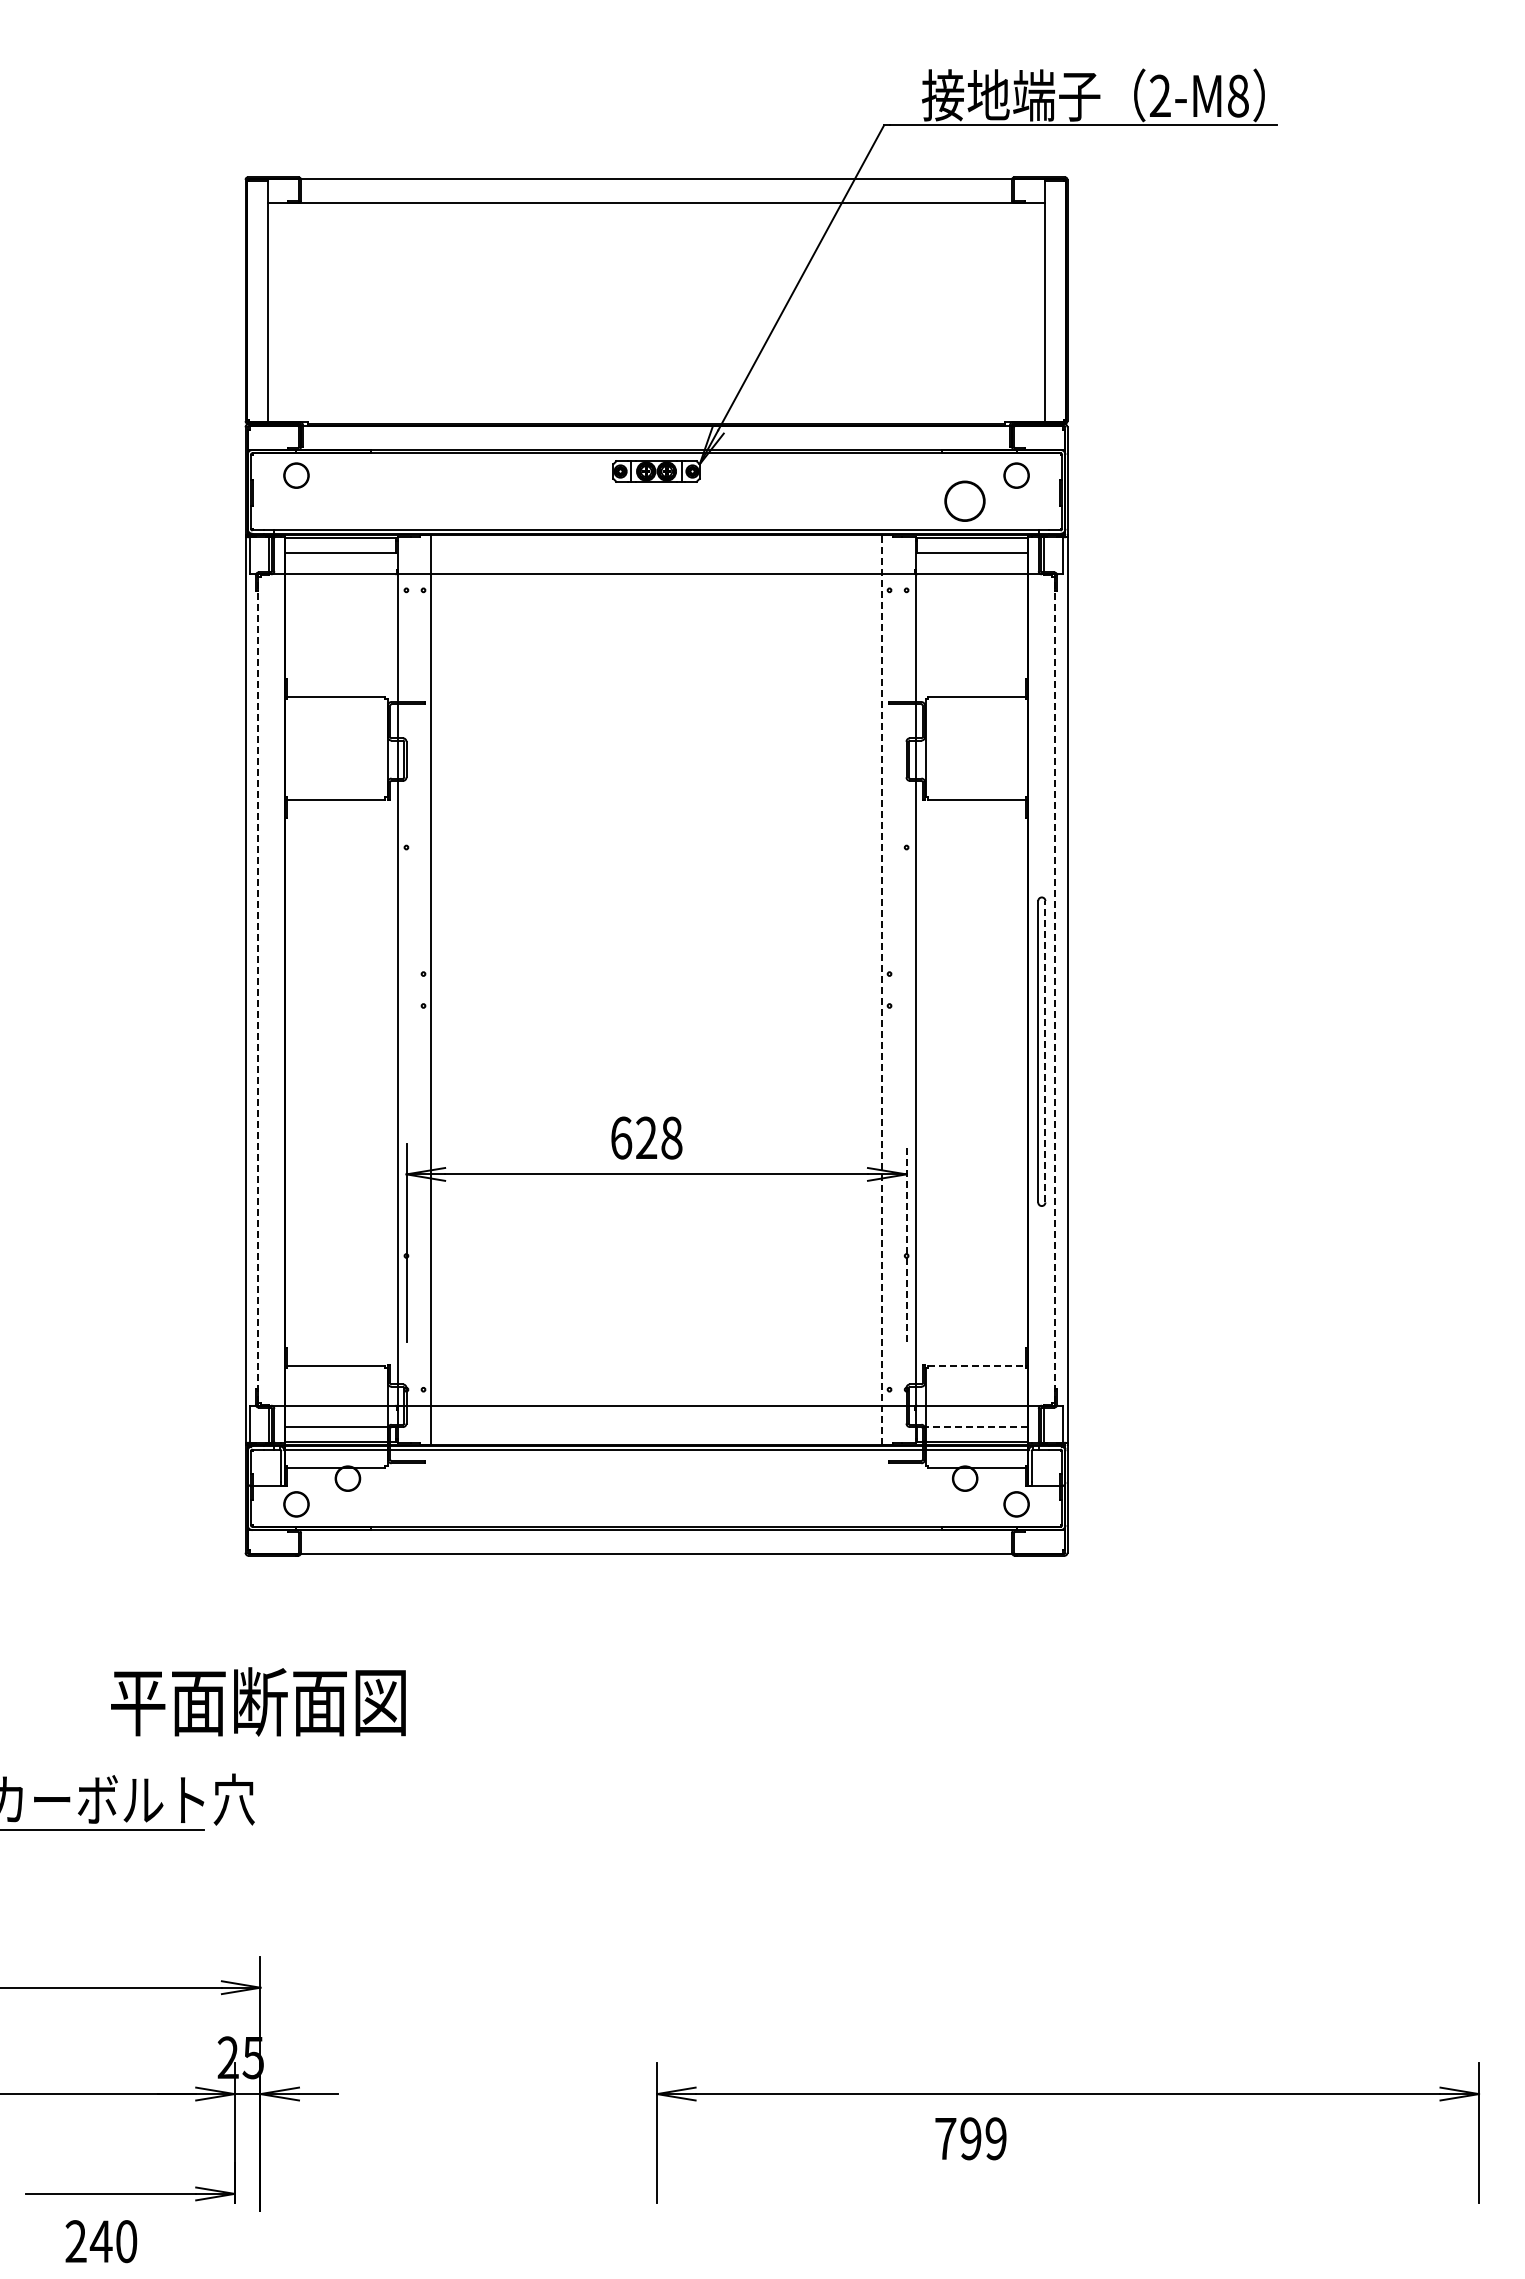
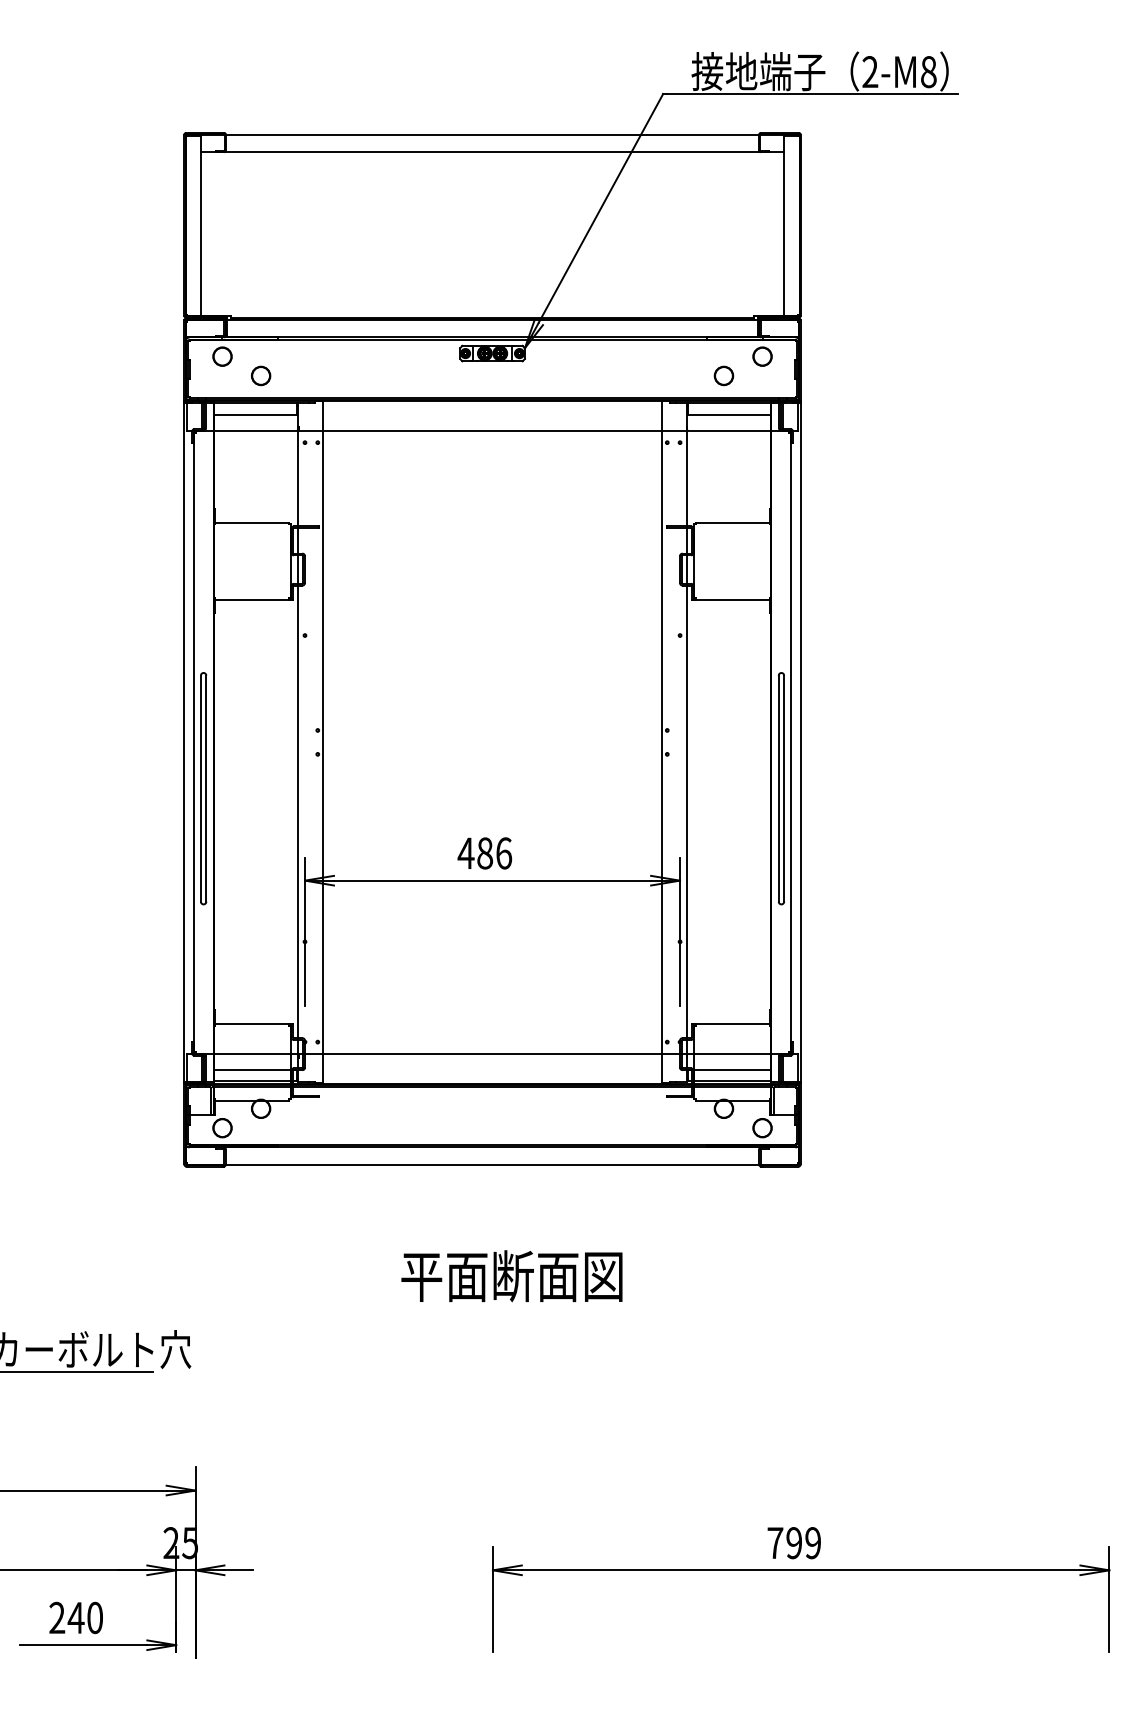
part: (347, 501) -> (260, 376), added
circle: (965, 501) -> (724, 376), size x0.62
line: (257, 989) -> (193, 742), dashed -> solid
line: (1055, 989) -> (791, 742), dashed -> solid
line: (882, 990) -> (661, 742), dashed -> solid
part: (270, 1051) -> (203, 788), added
line: (1045, 1051) -> (784, 788), dashed -> solid
text: (645, 1137) -> (484, 853), 628 -> 486
line: (906, 1242) -> (679, 931), dashed -> solid
line: (977, 1365) -> (733, 1023), dashed -> solid
line: (972, 1426) -> (729, 1069), dashed -> solid
text: (258, 1701) -> (512, 1275), moved
text: (970, 2138) -> (793, 1542), moved
text: (101, 2241) -> (76, 1617), moved

